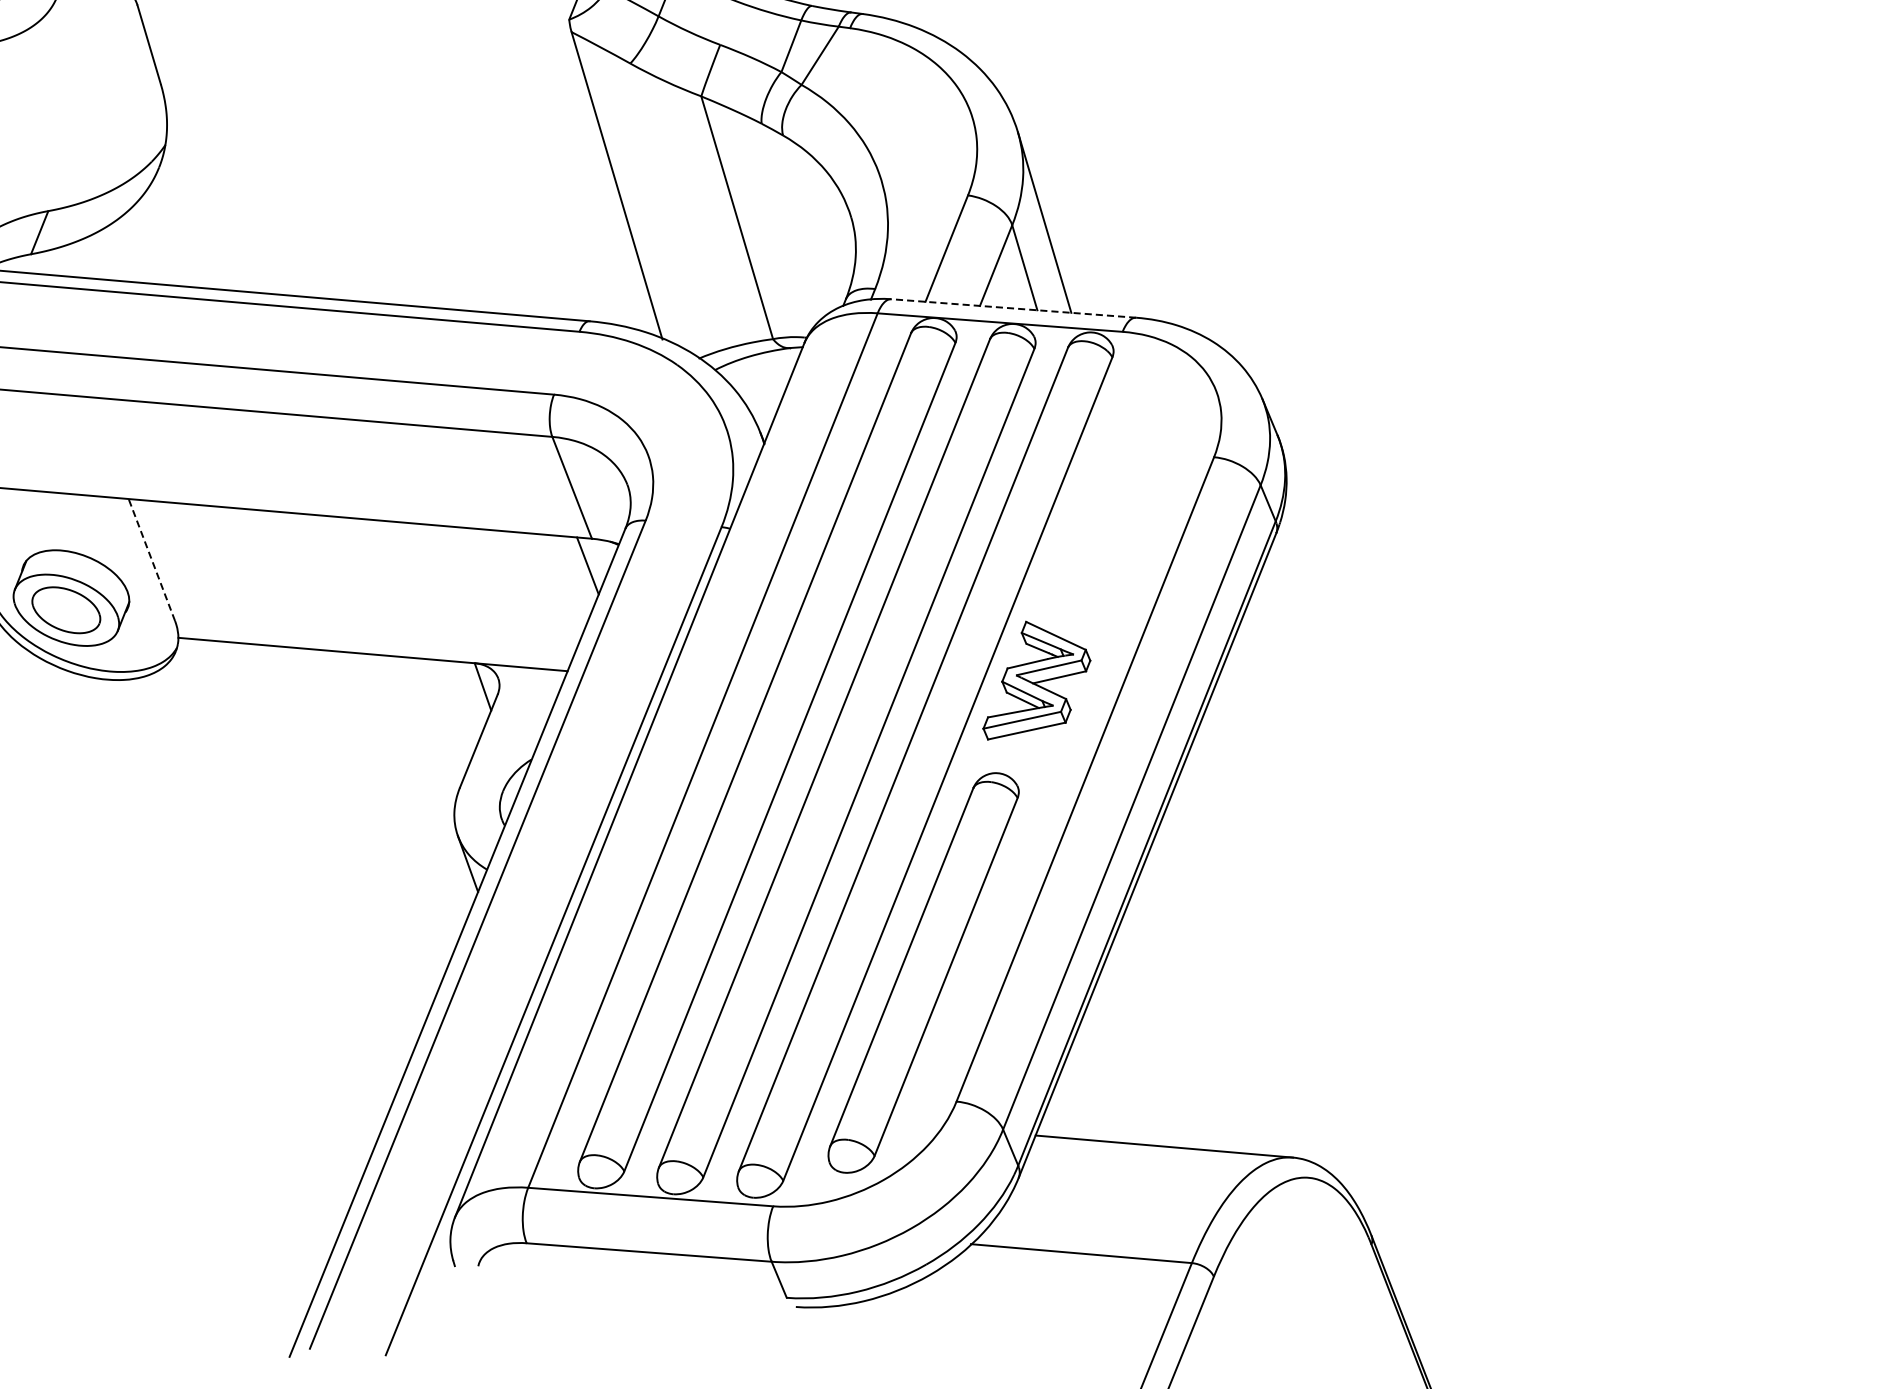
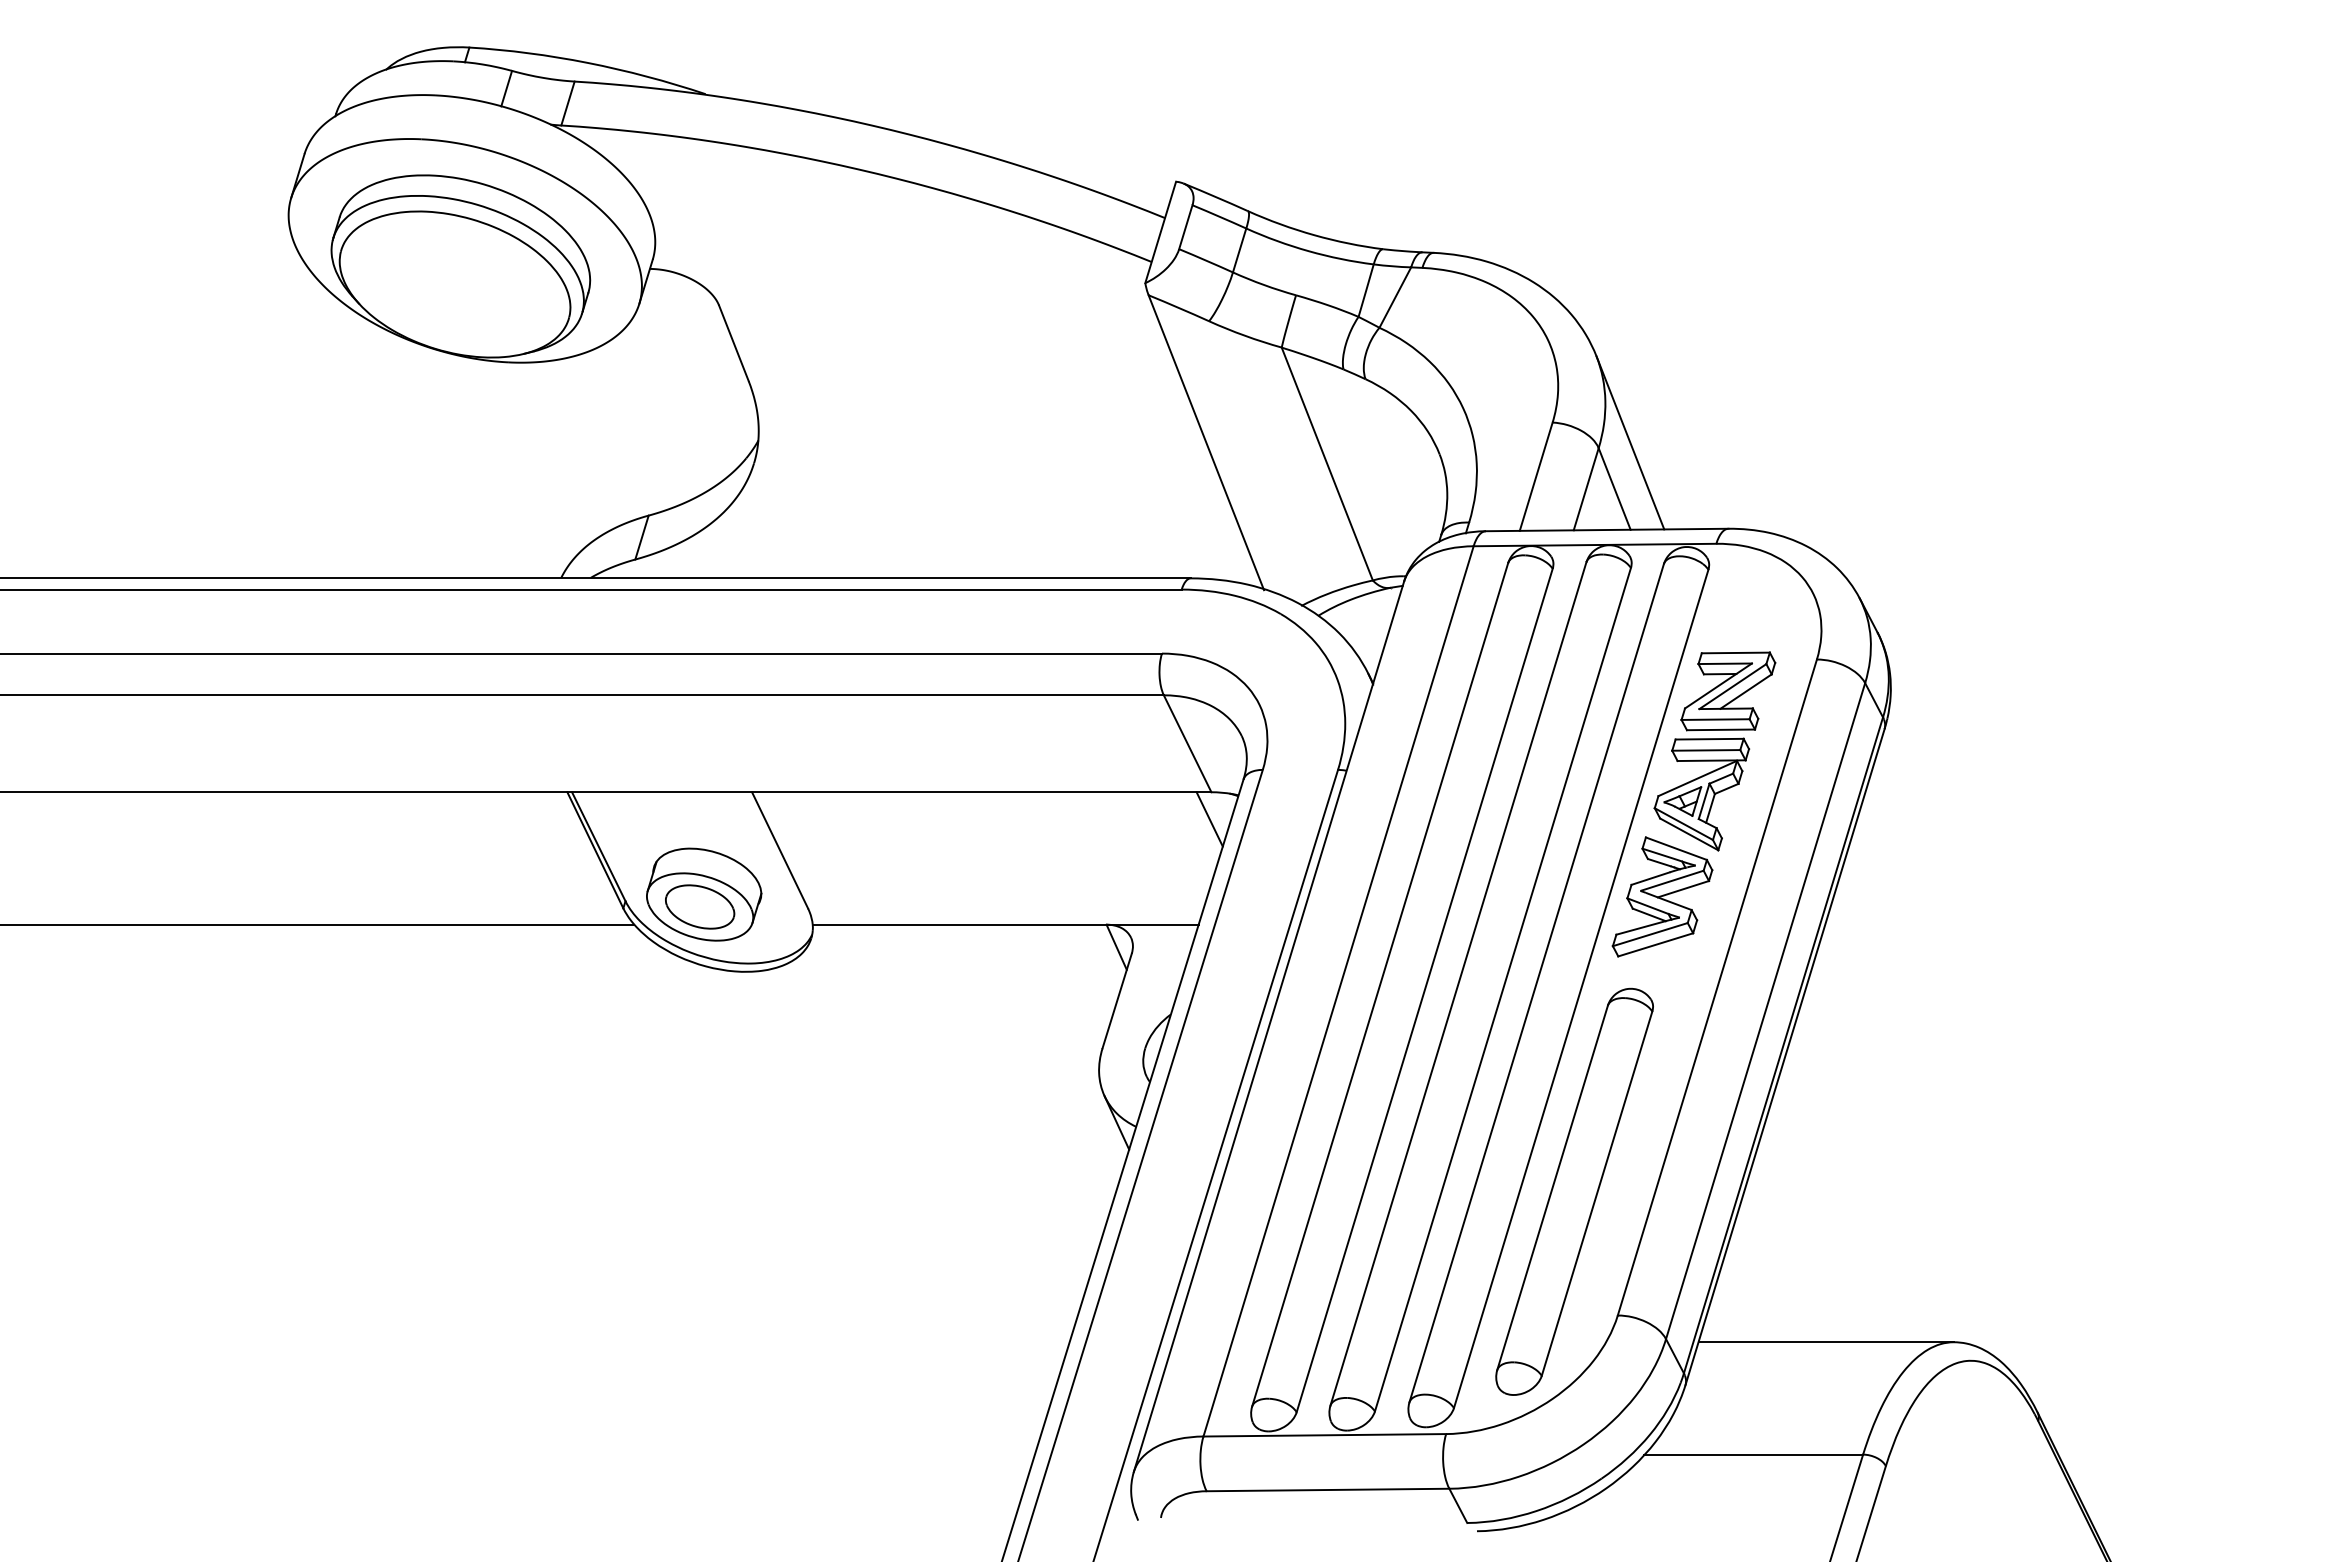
line: (1013, 308) -> (1606, 530), dashed -> solid
part: (1102, 541) -> (1714, 751), added
line: (151, 559) -> (779, 849), dashed -> solid

